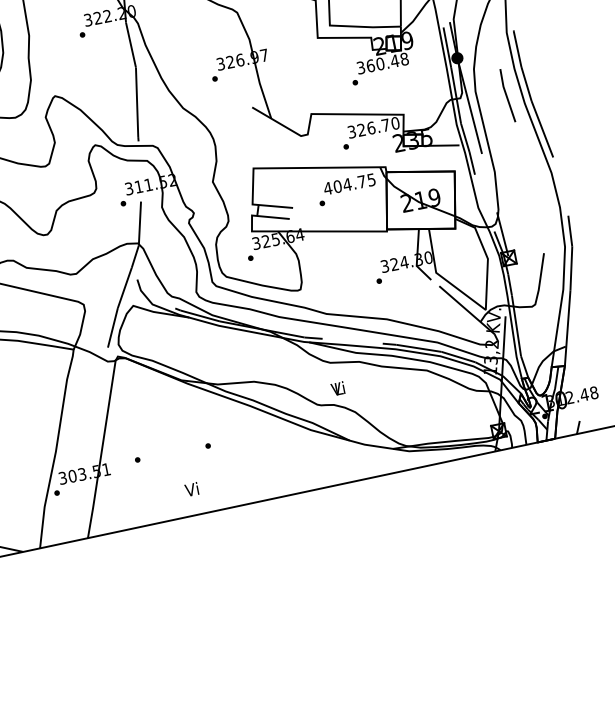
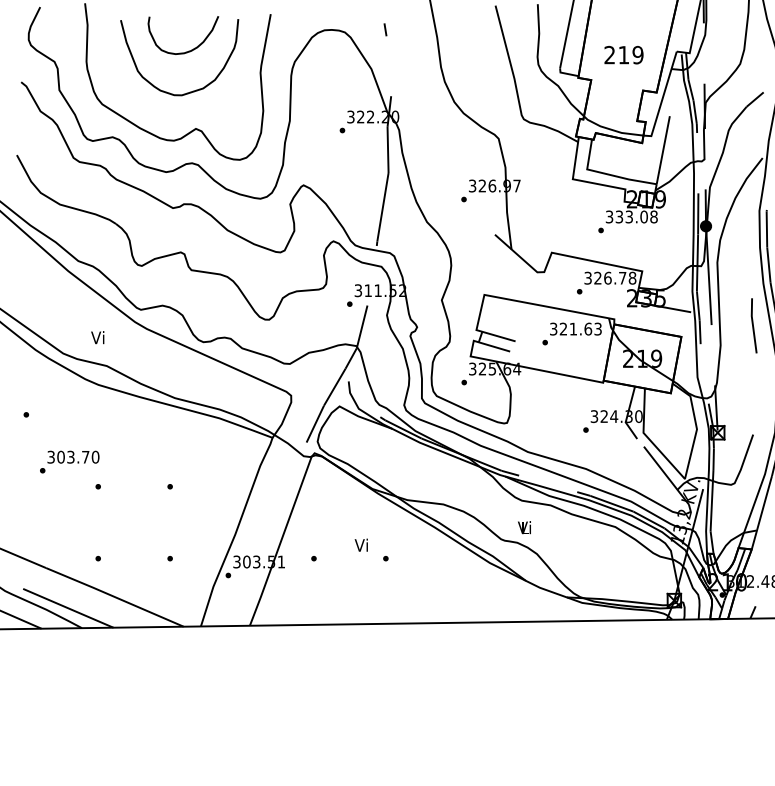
text: (382, 63) -> (631, 216), 360.48 -> 333.08
line: (506, 95) -> (753, 325), moved
text: (395, 123) -> (632, 278), 326.70 -> 326.78
text: (349, 183) -> (575, 328), 404.75 -> 321.63
text: (190, 489) -> (360, 544), moved

